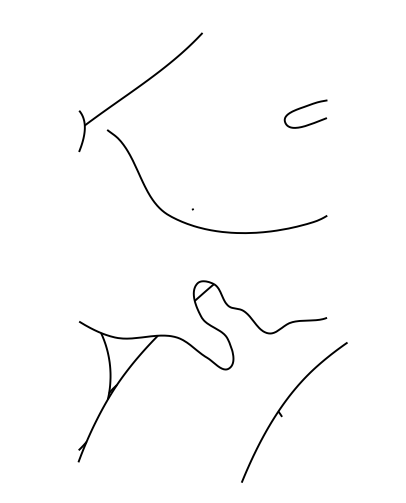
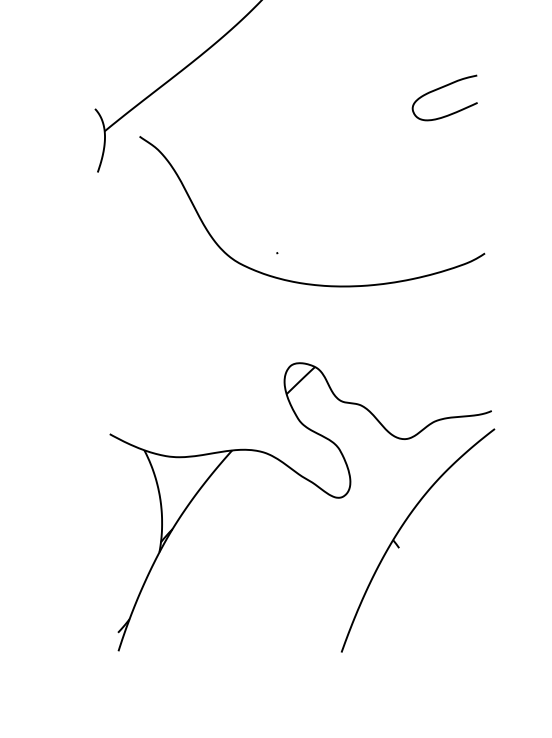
part: (282, 415) -> (399, 546), moved

